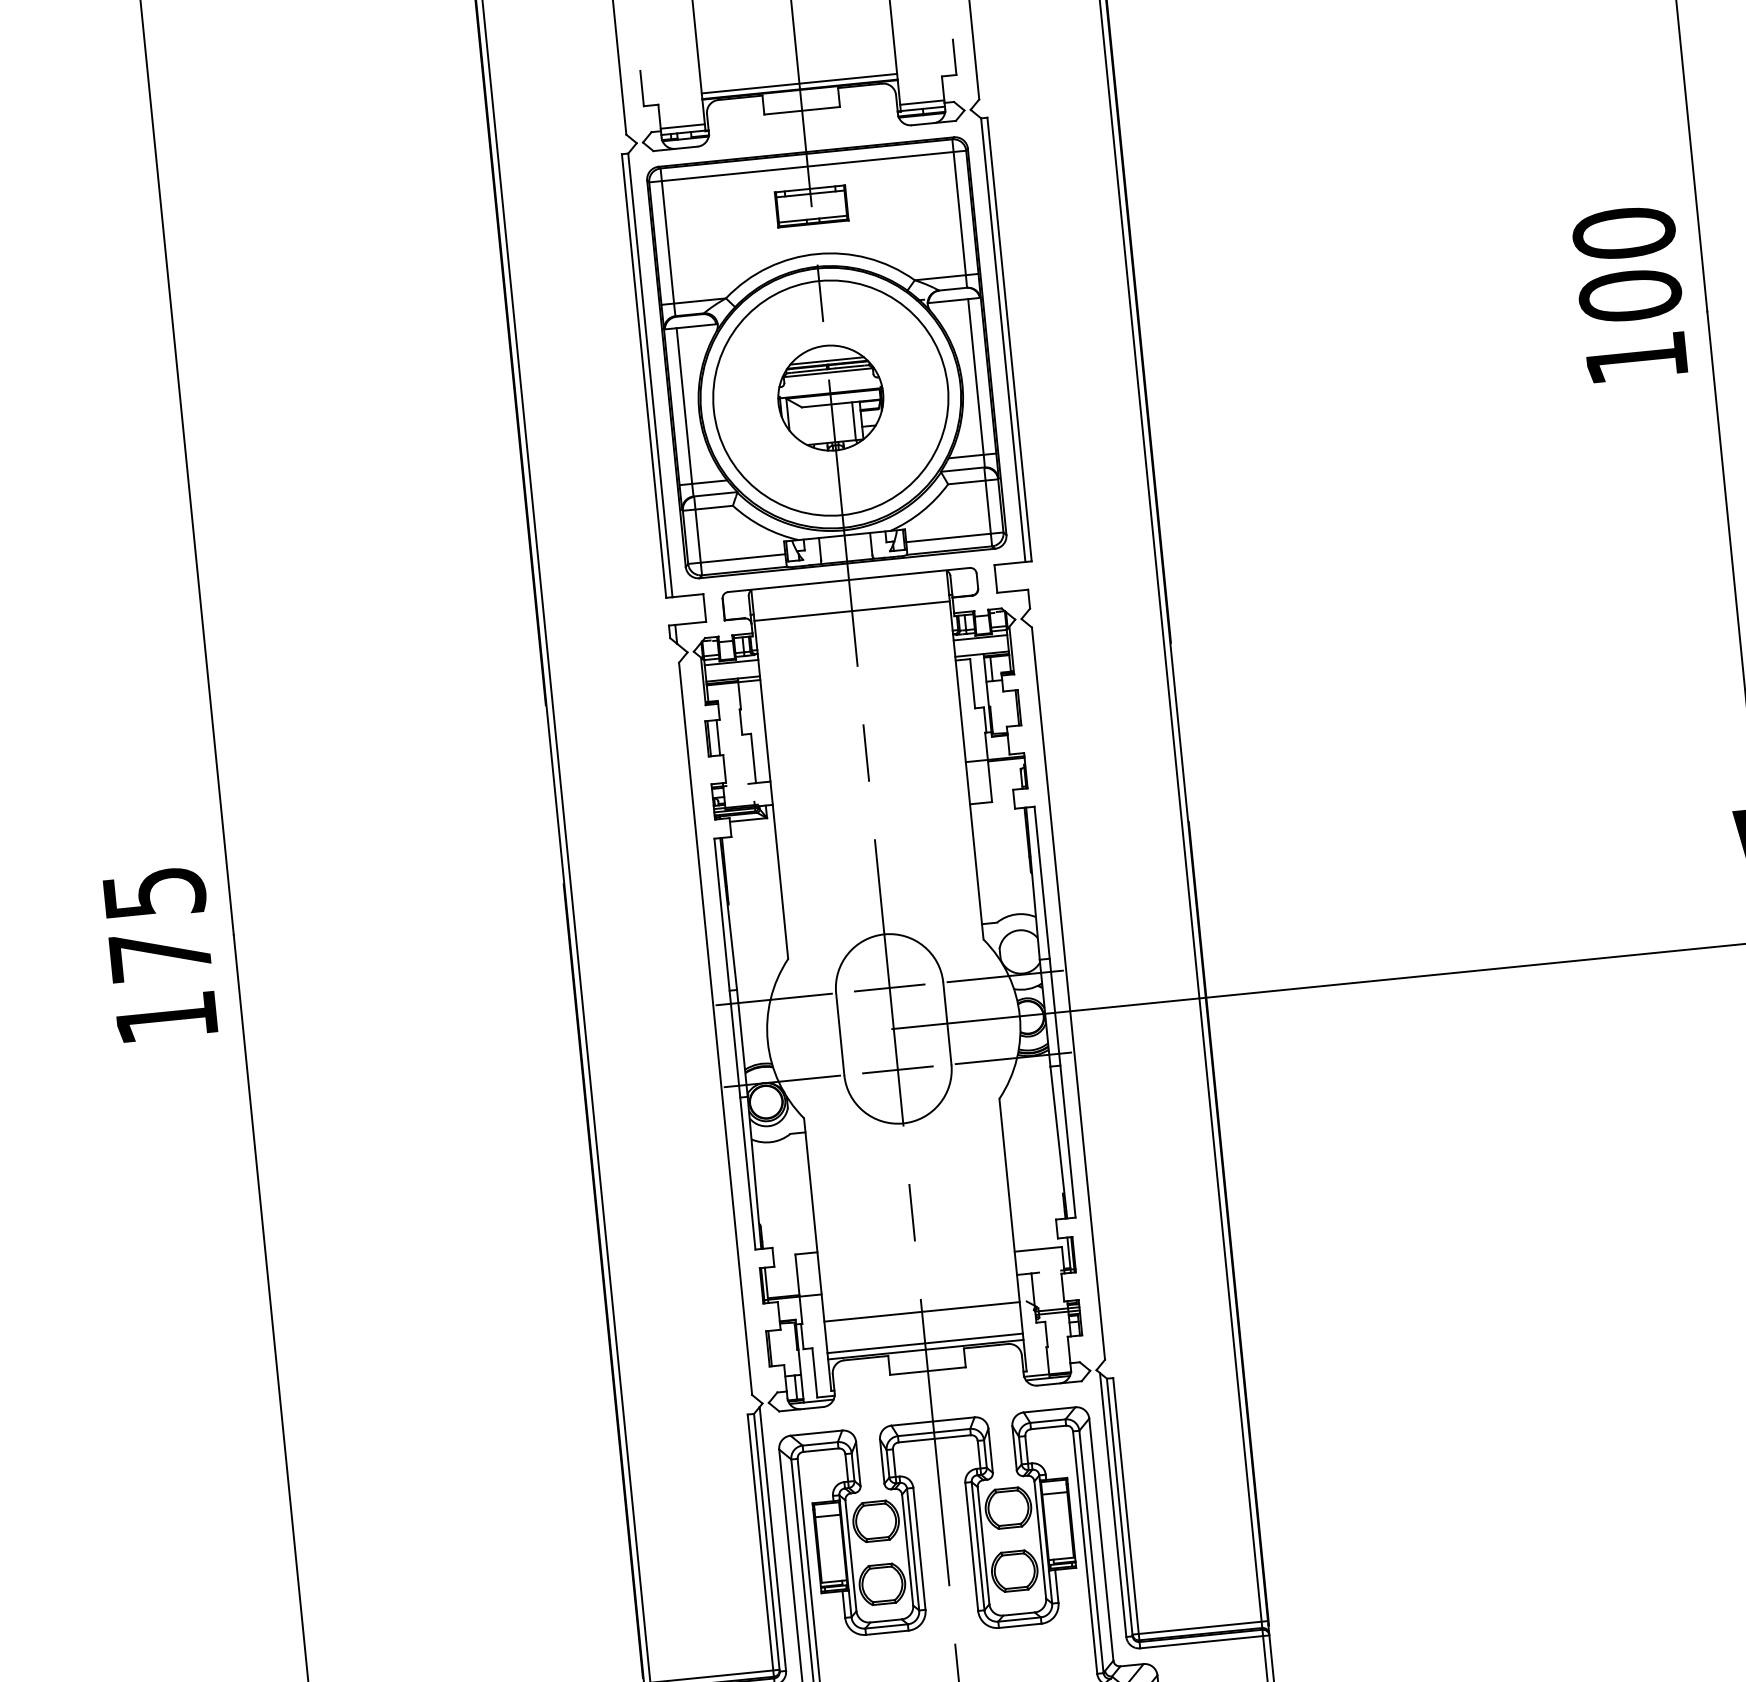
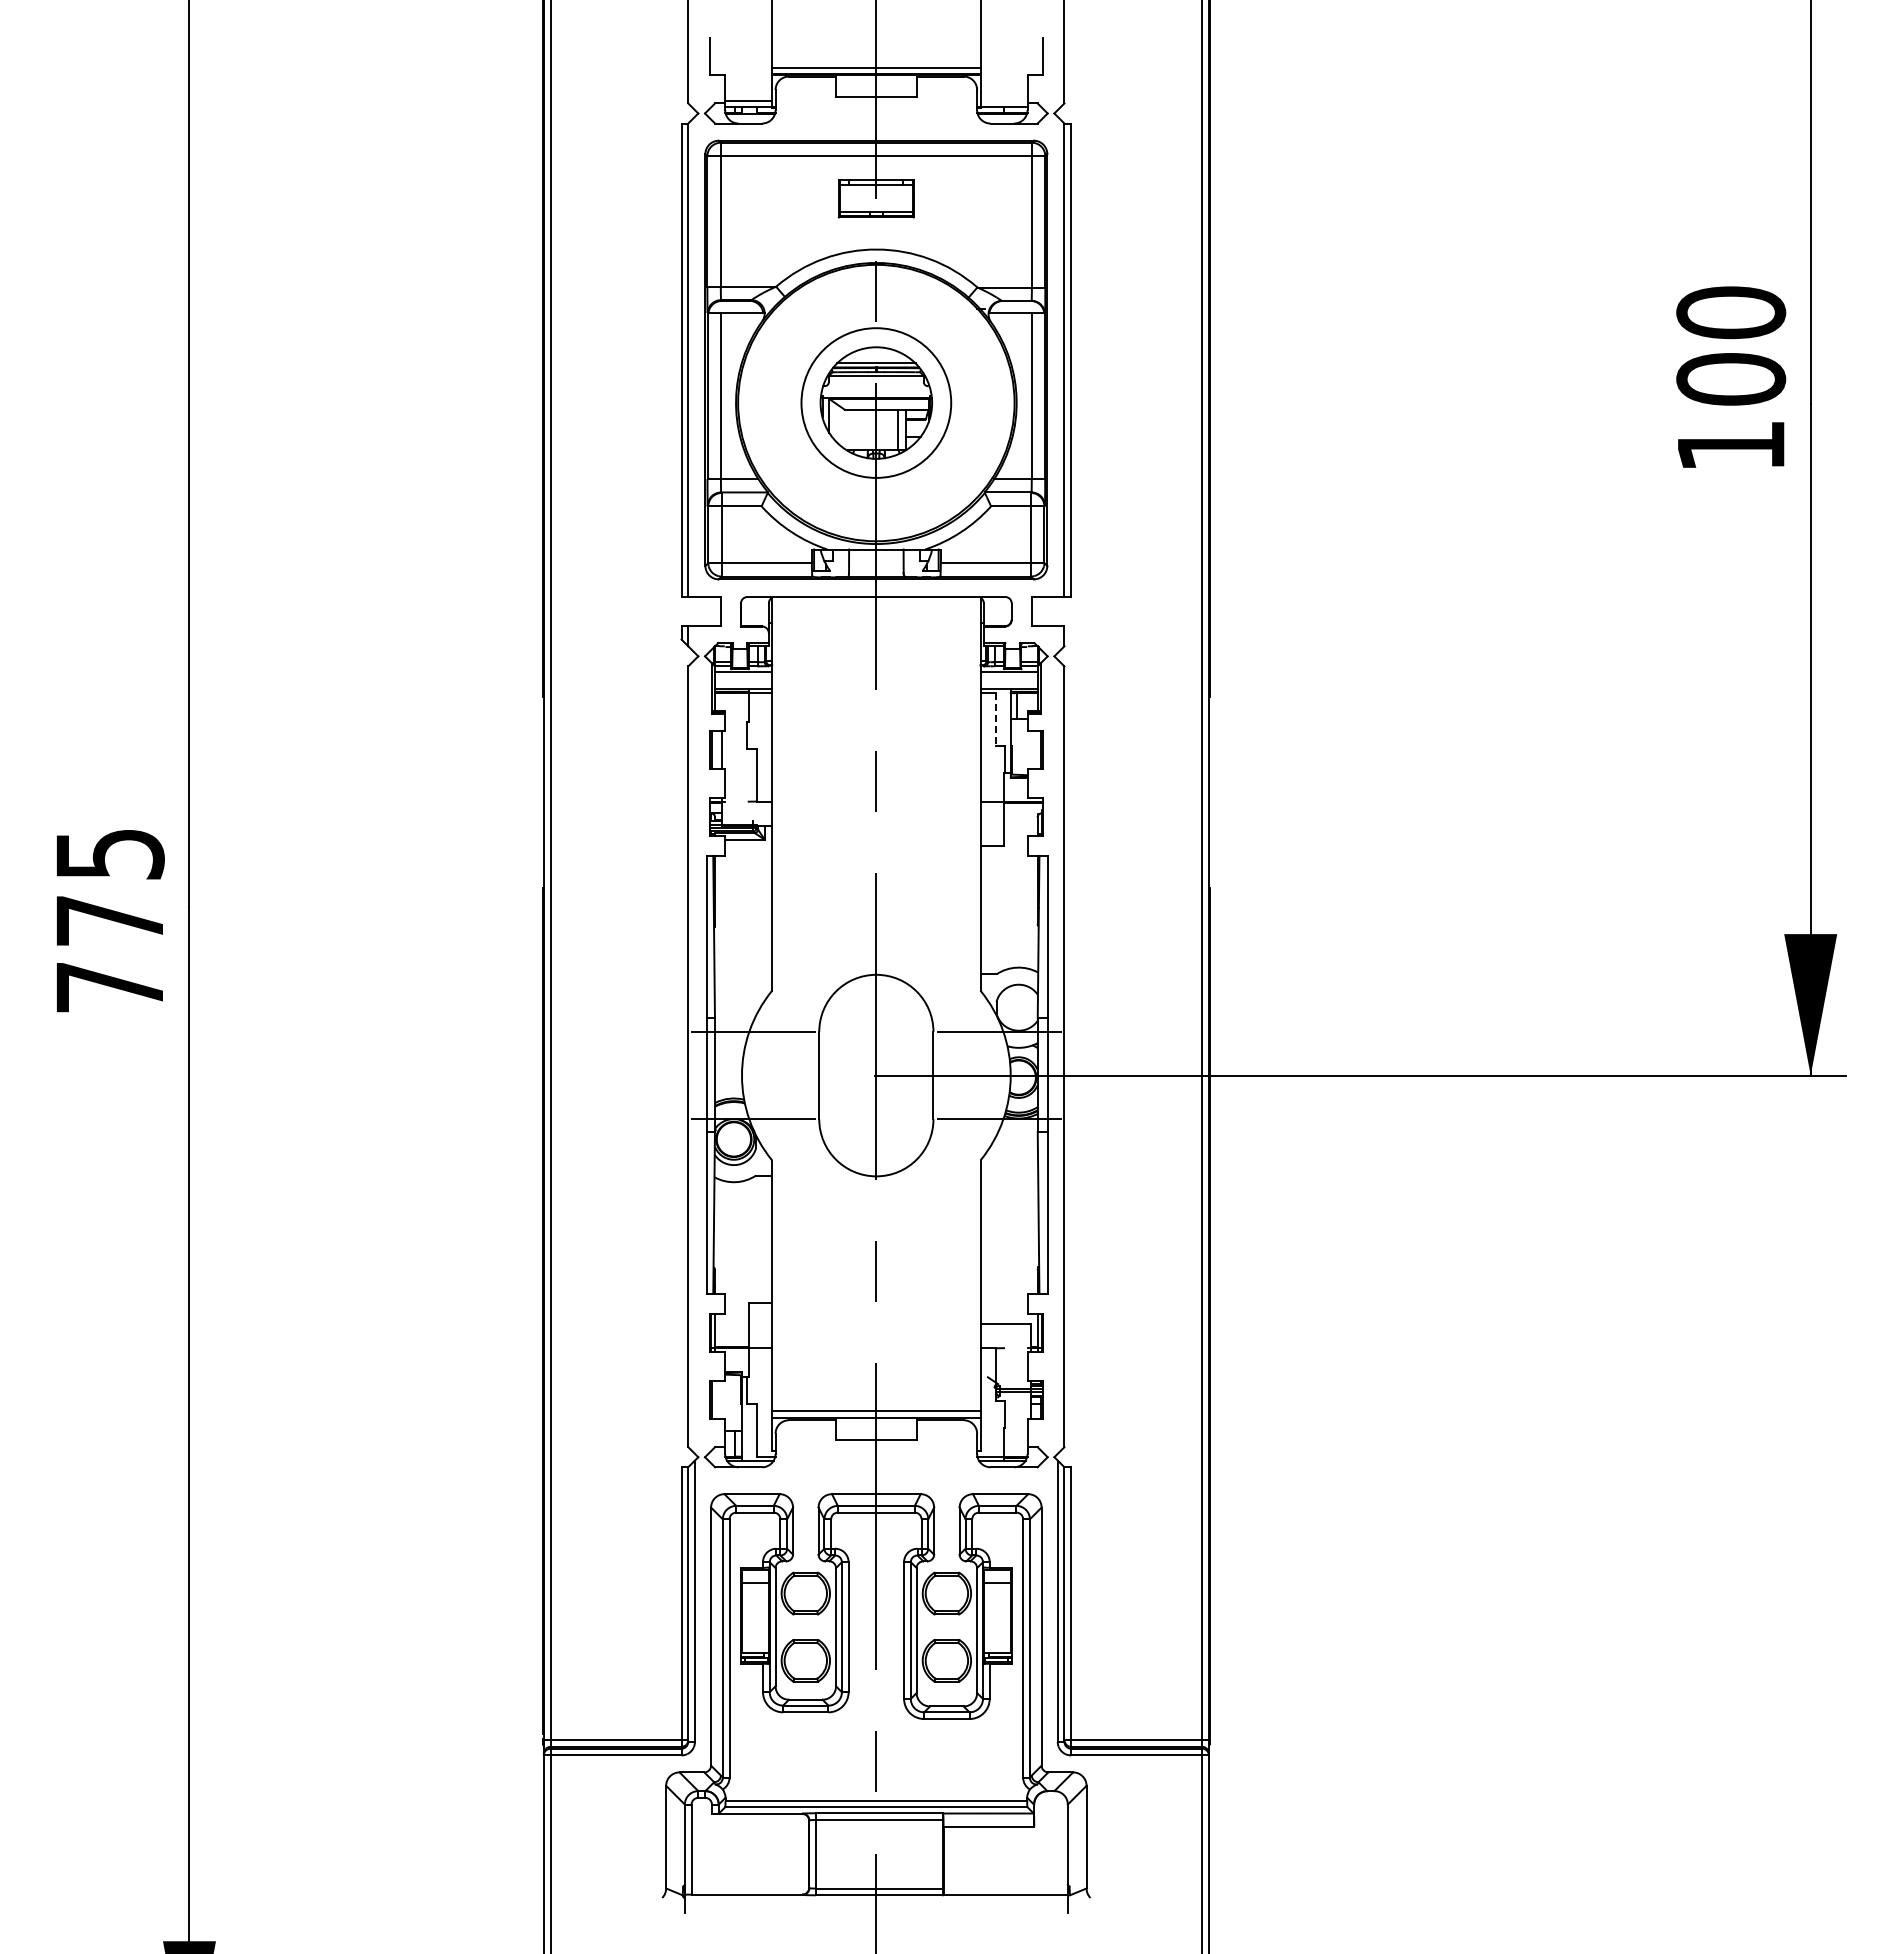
line: (921, 102) -> (1003, 100), removed
circle: (830, 397) -> (876, 402), size x0.6
line: (852, 611) -> (876, 630), removed
line: (972, 683) -> (995, 719), solid -> dashed
line: (889, 987) -> (876, 1031), removed
text: (166, 1018) -> (109, 987), 175 -> 775
line: (898, 1070) -> (876, 1119), removed
line: (922, 1312) -> (876, 1377), removed

